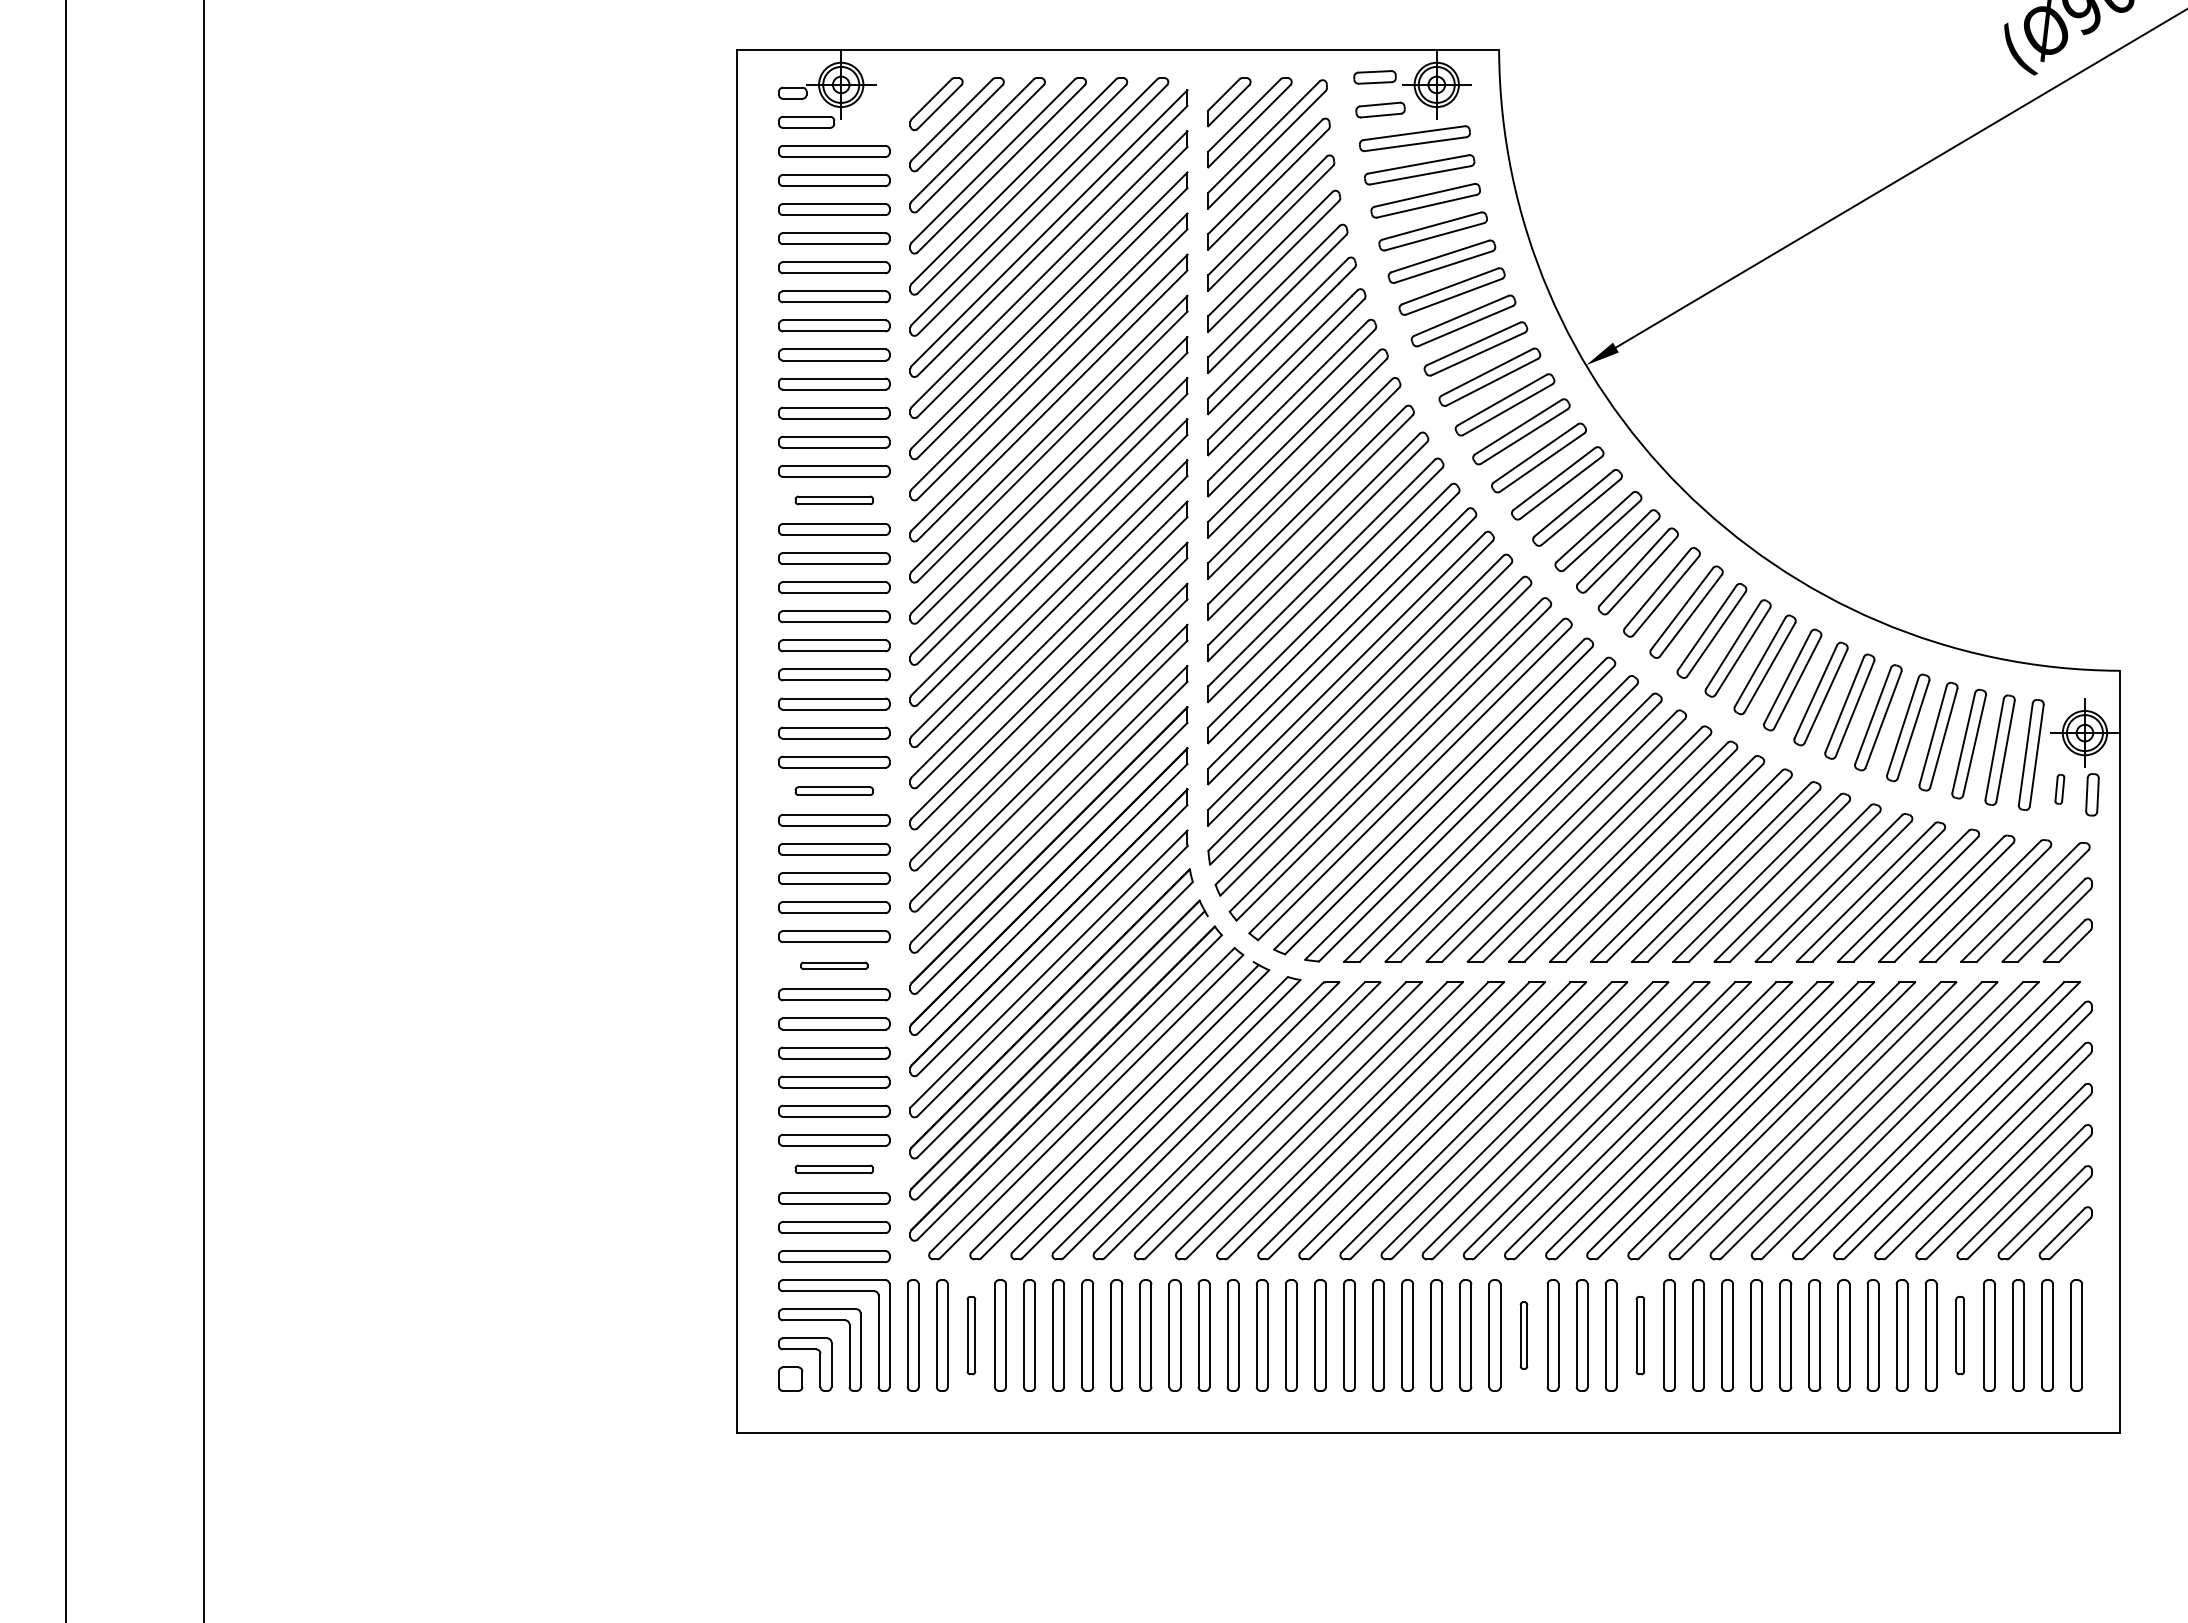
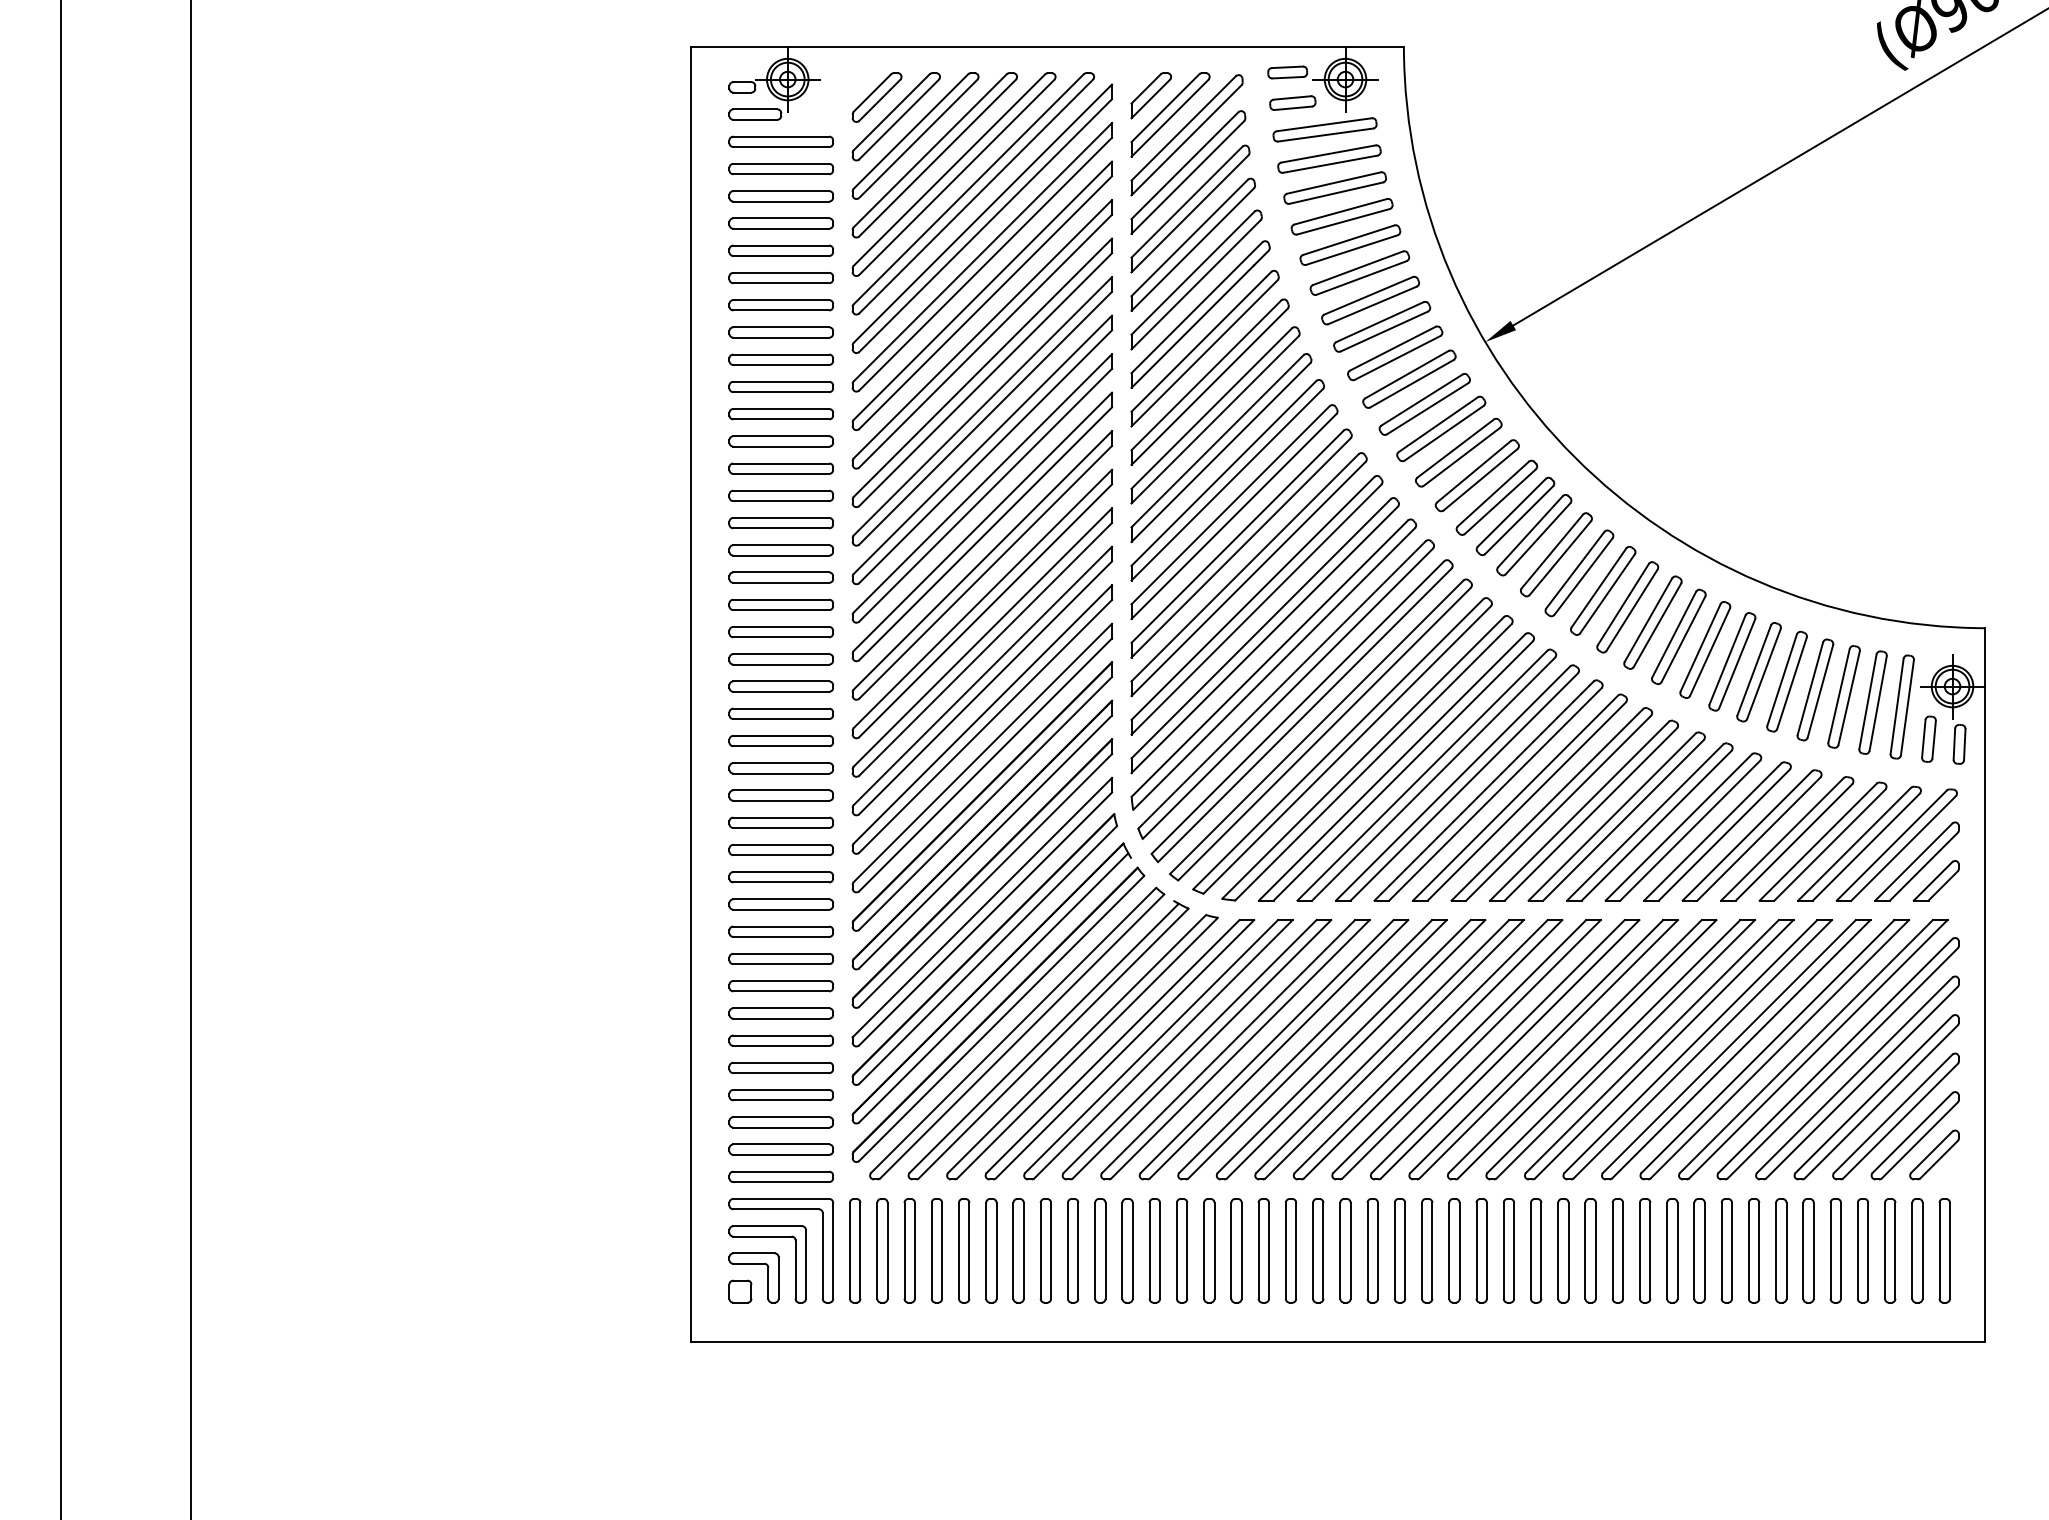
part: (834, 500) -> (781, 468), size x1.43
part: (2059, 789) -> (1928, 739), size x1.67
part: (834, 790) -> (781, 740), size x1.43
part: (834, 965) -> (781, 904), size x1.67
part: (834, 1169) -> (781, 1095), size x1.43
part: (971, 1335) -> (909, 1250), size x1.43
part: (1523, 1335) -> (1426, 1250), size x1.67
part: (1640, 1335) -> (1536, 1250), size x1.43
part: (1959, 1335) -> (1835, 1250), size x1.43

